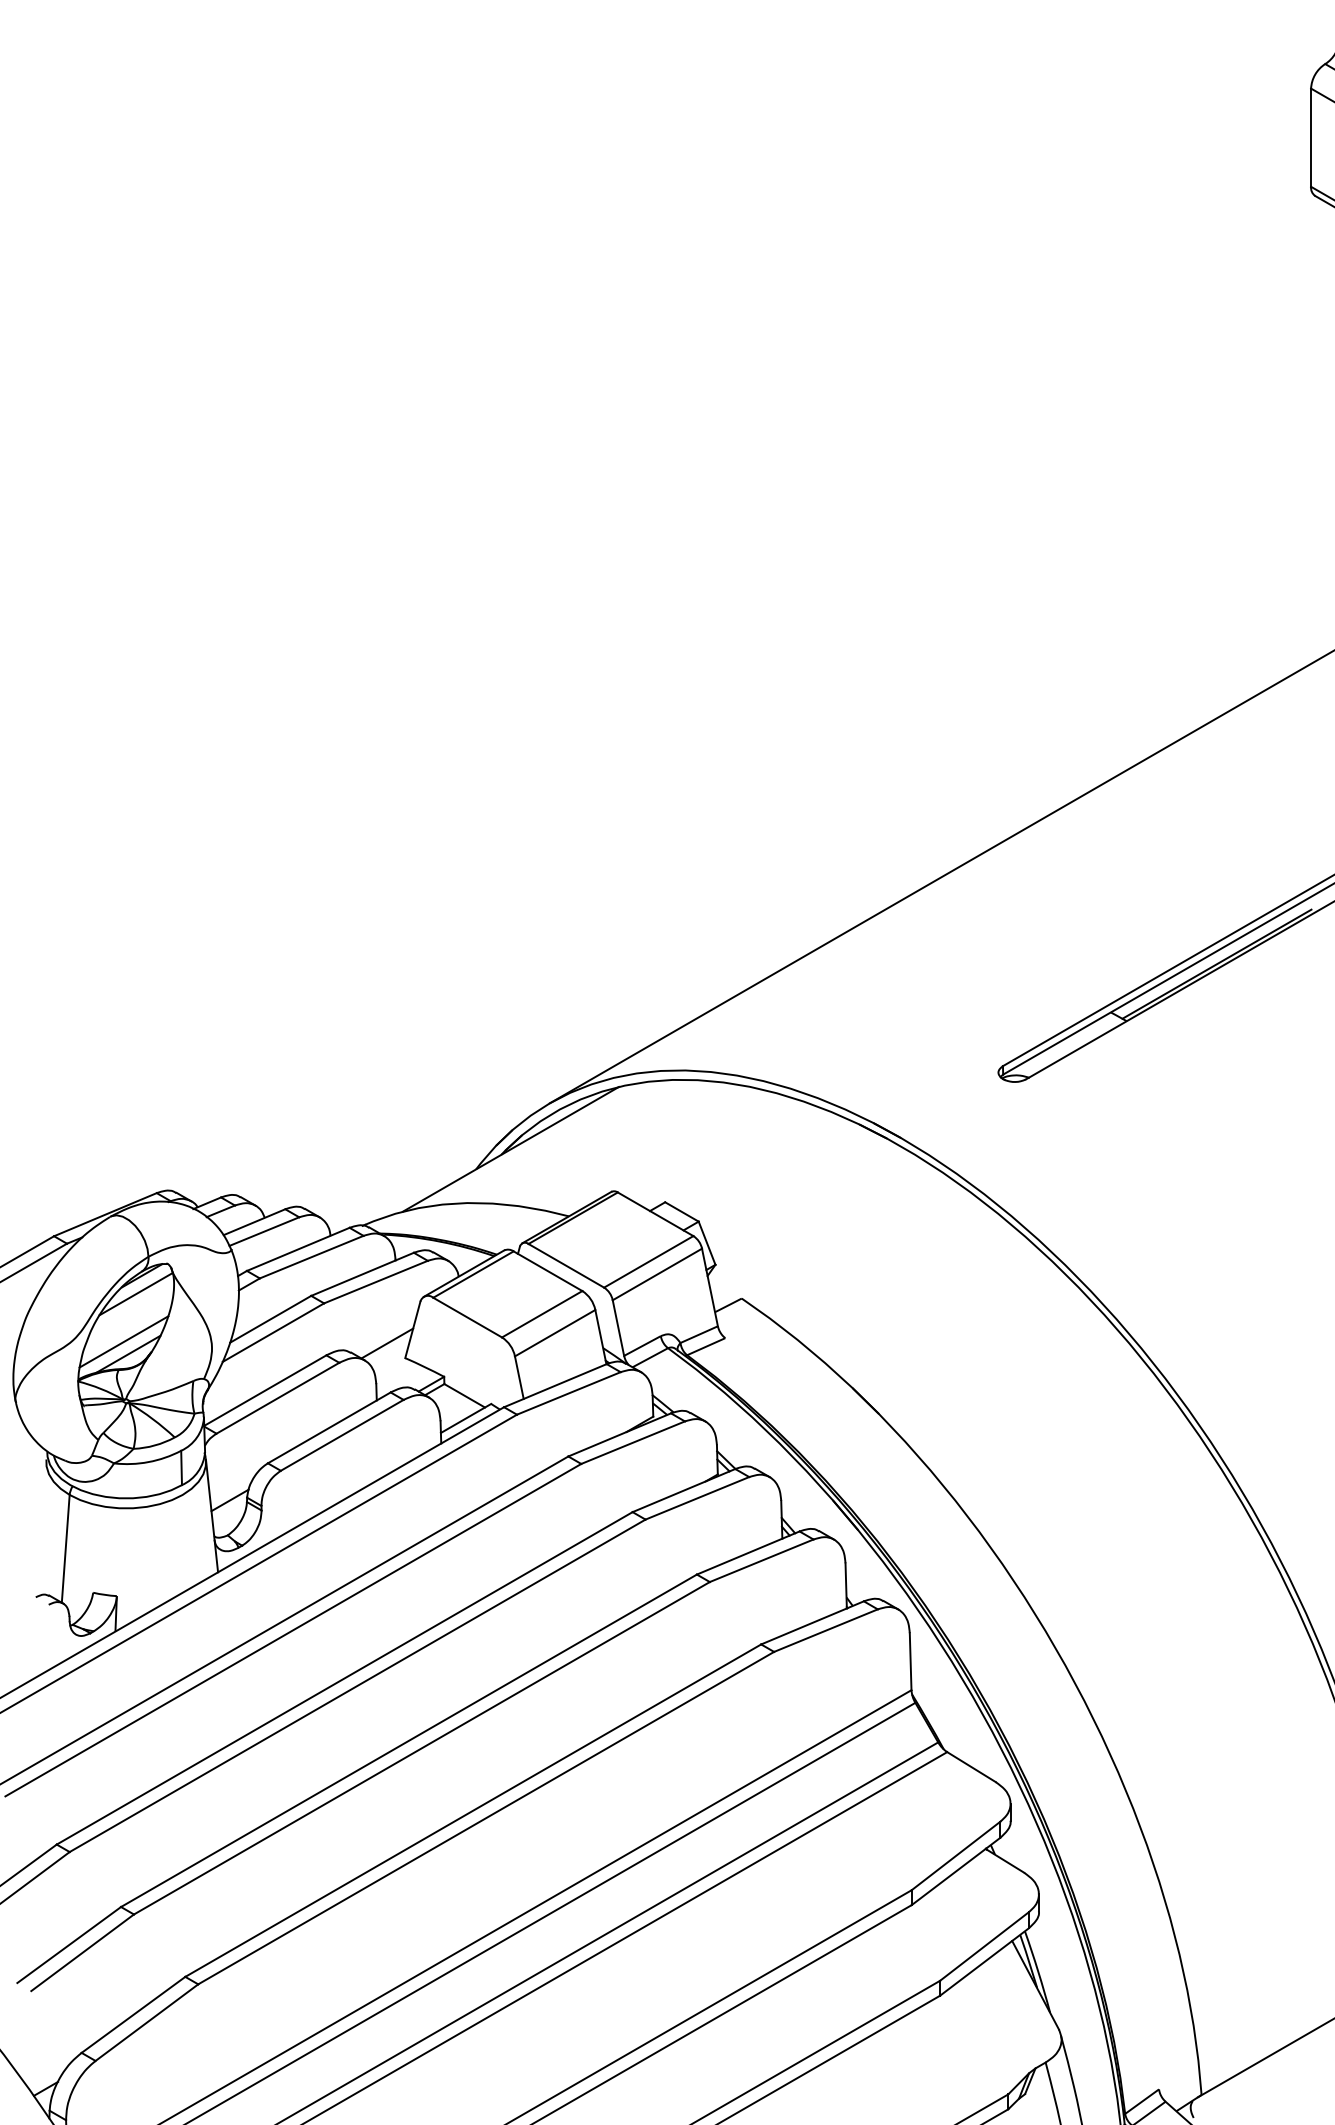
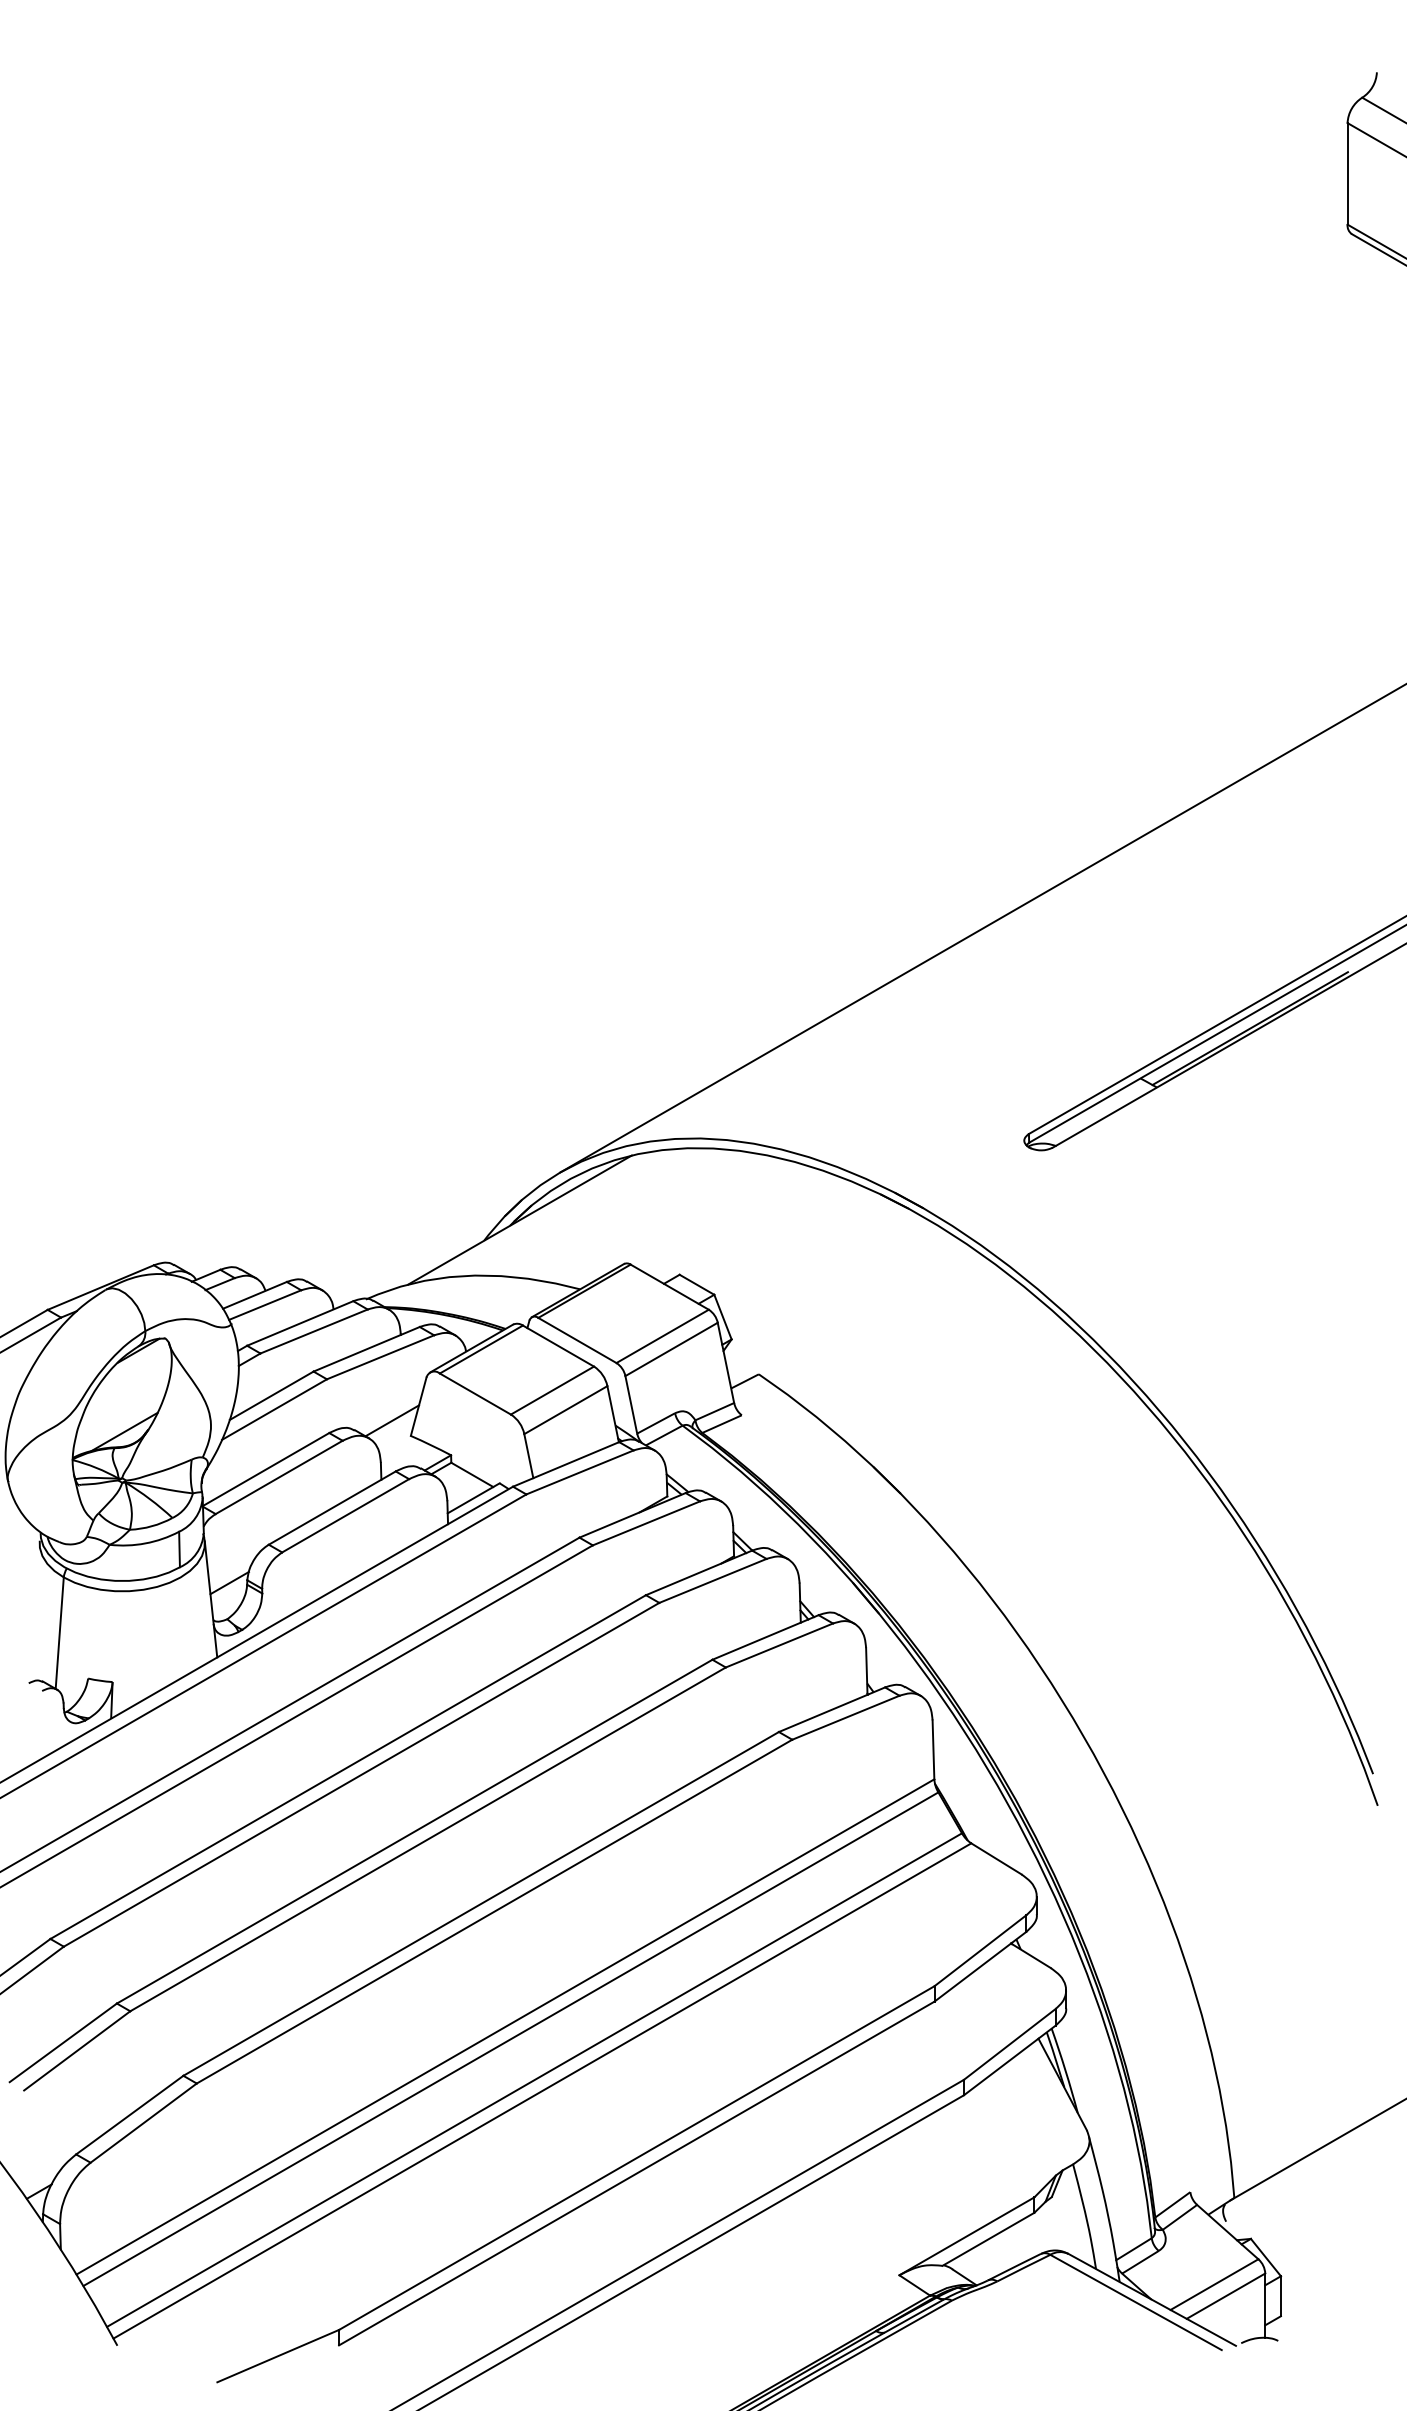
line: (136, 1293) -> (132, 1369), removed
line: (123, 1341) -> (119, 1418), removed

